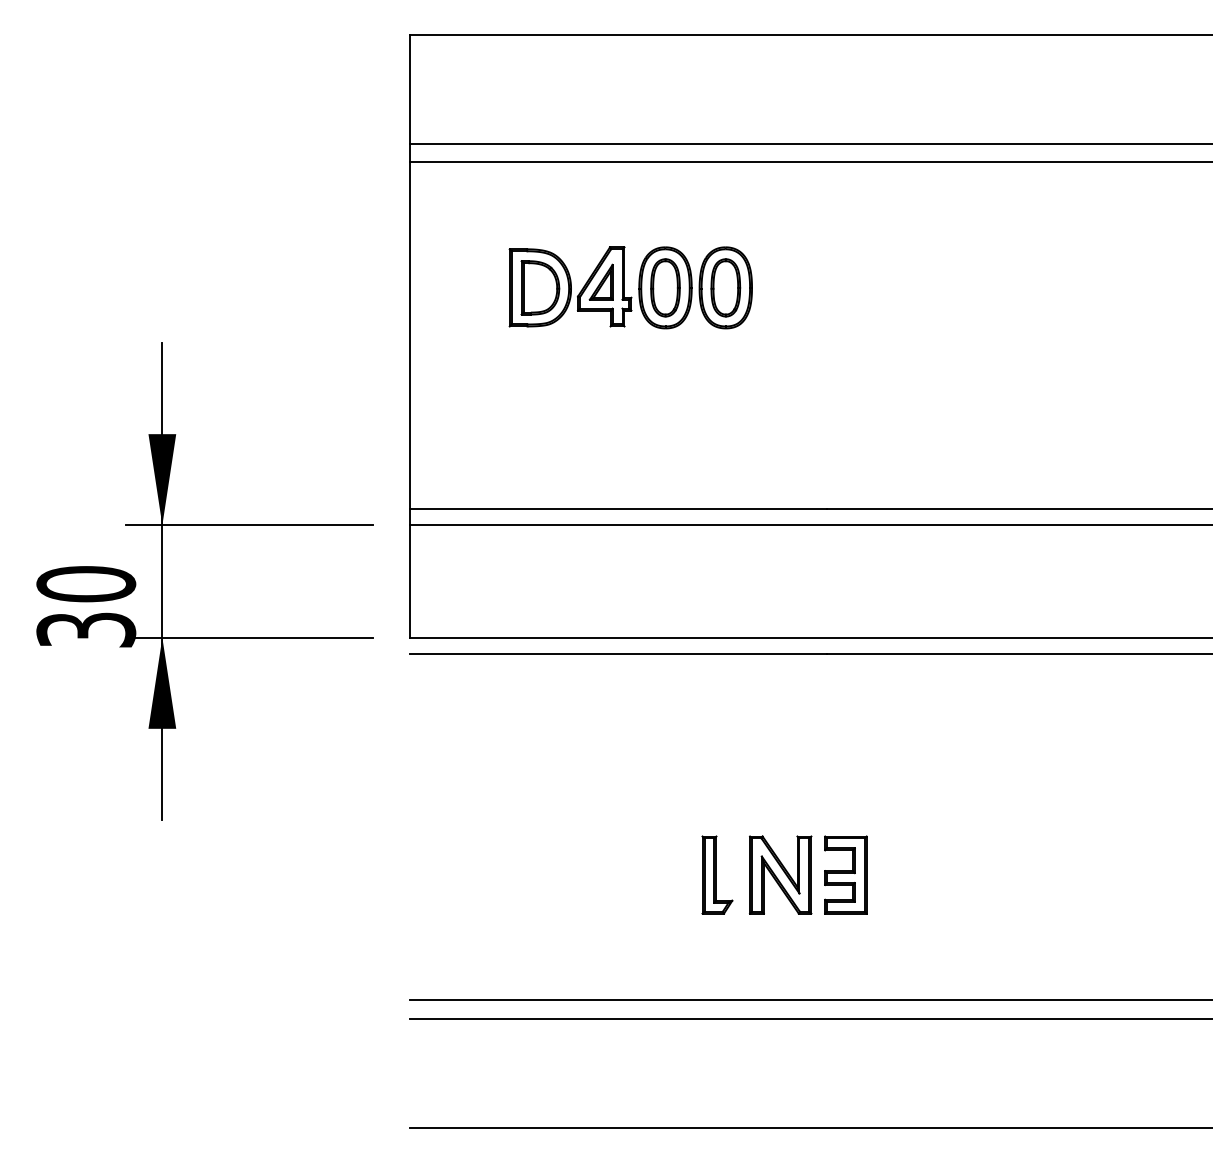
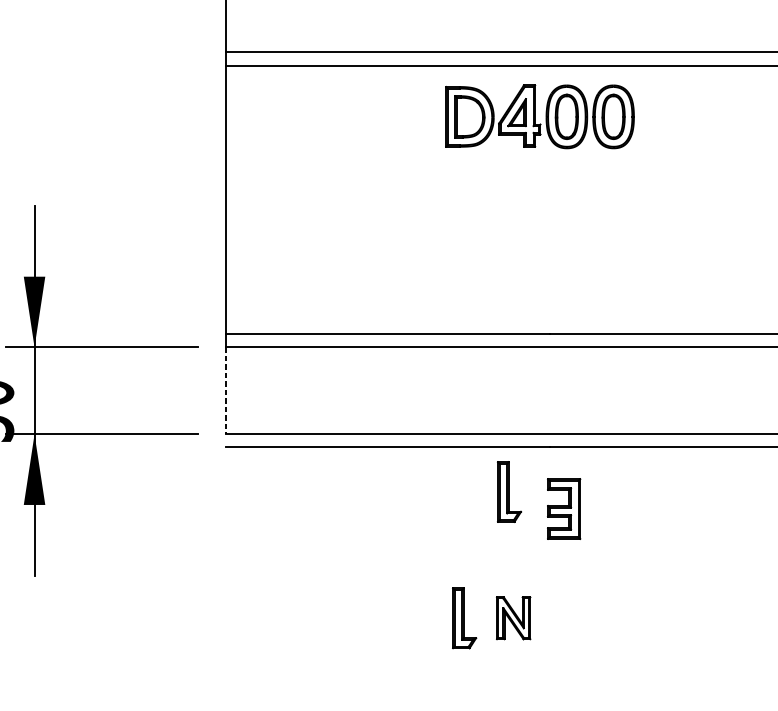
part: (630, 287) -> (539, 116), moved
line: (409, 581) -> (226, 390), solid -> dashed
part: (775, 711) -> (509, 491), added
part: (780, 874) -> (513, 617), size x0.7
part: (845, 874) -> (563, 508), moved

